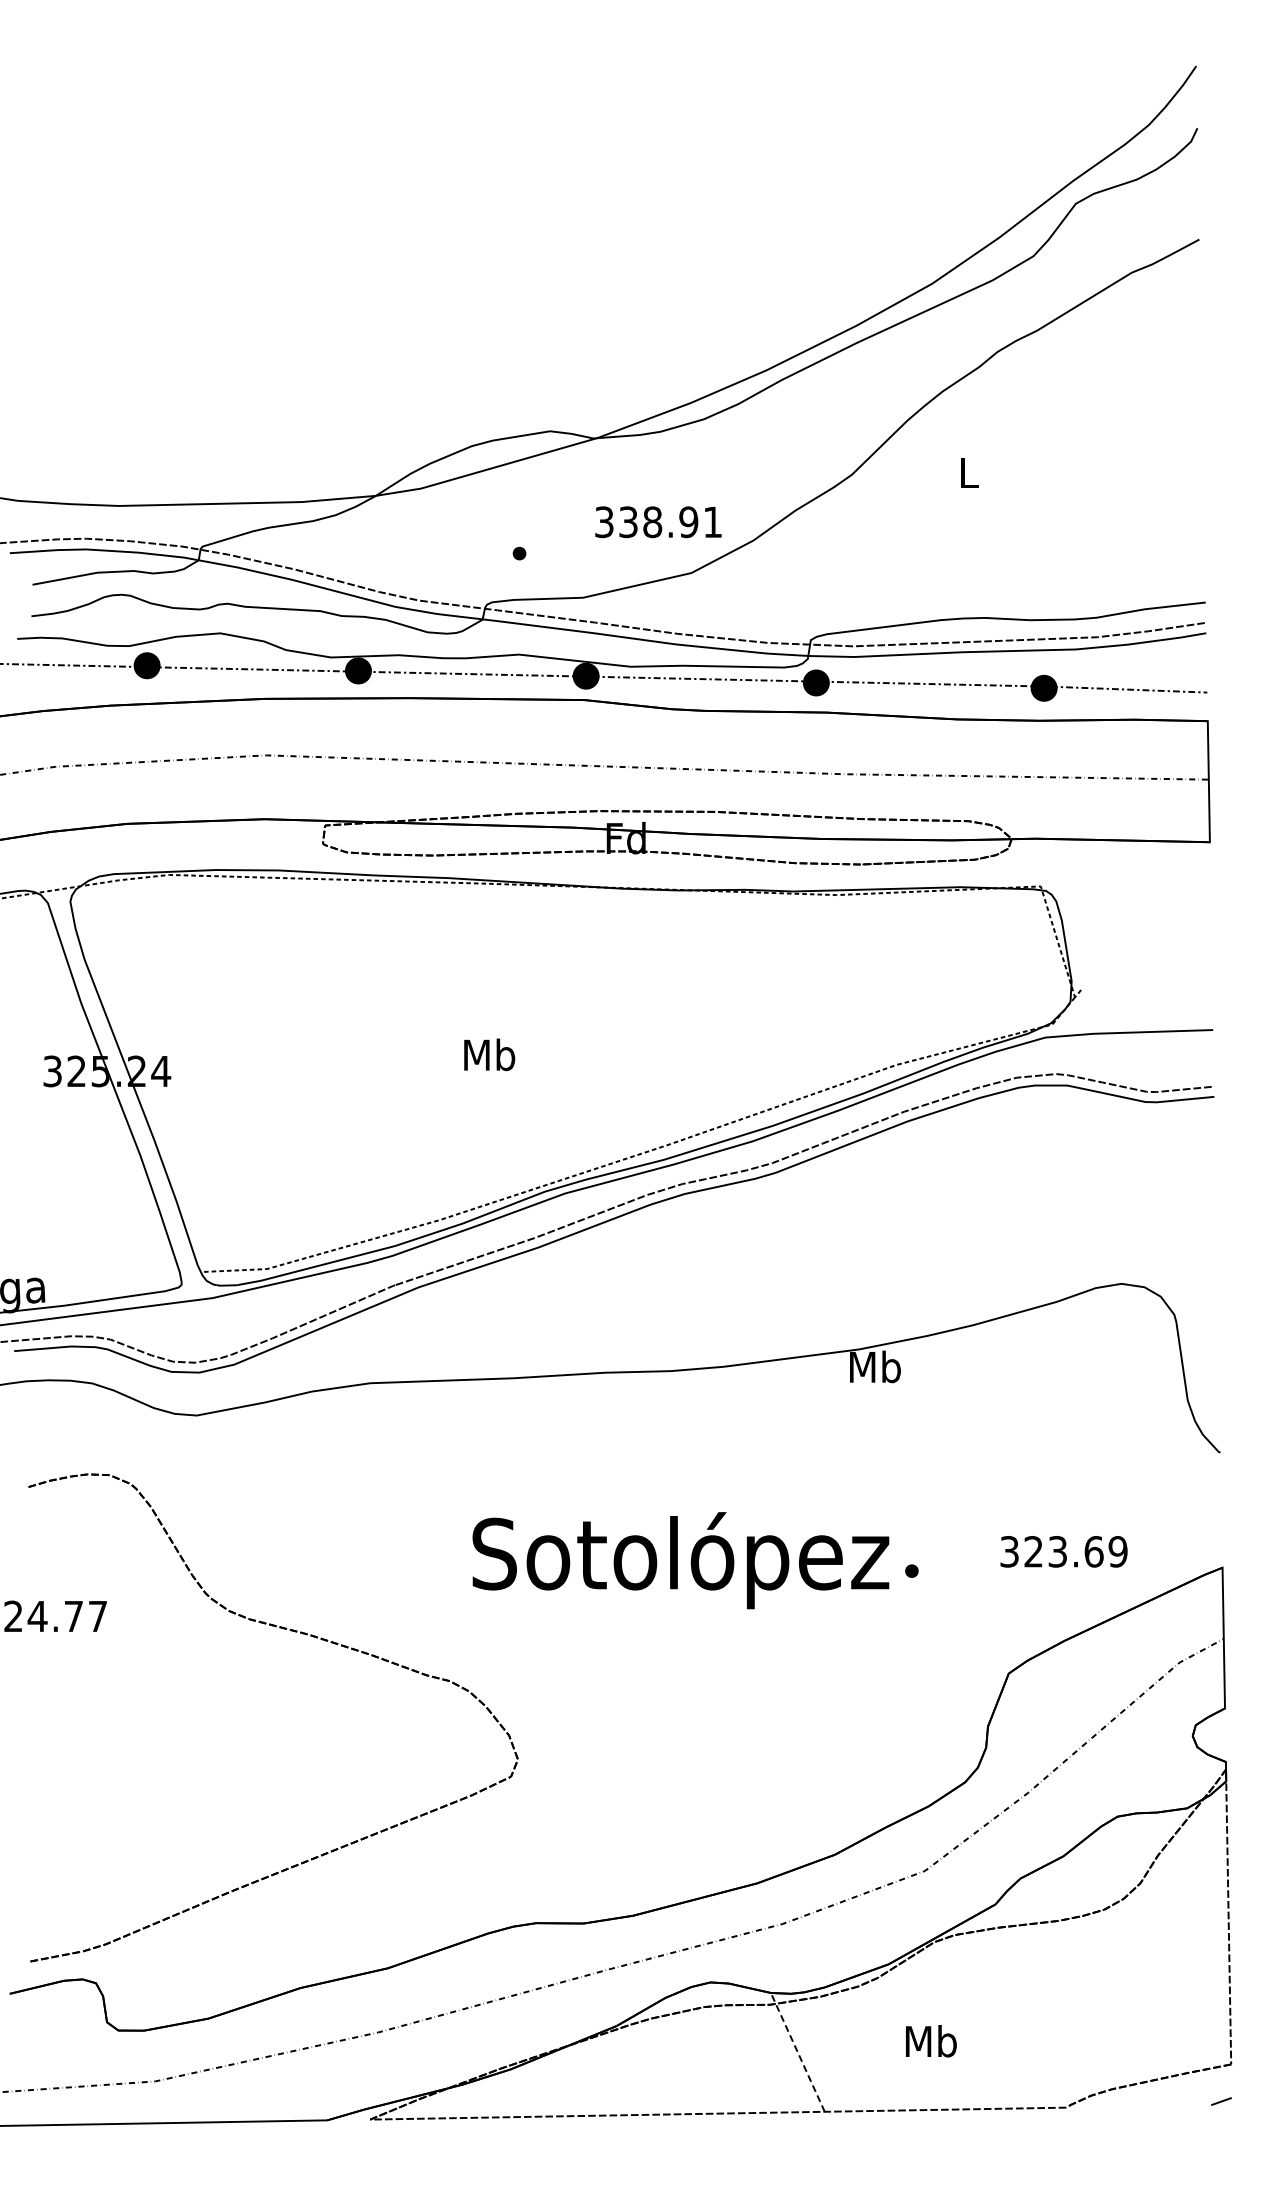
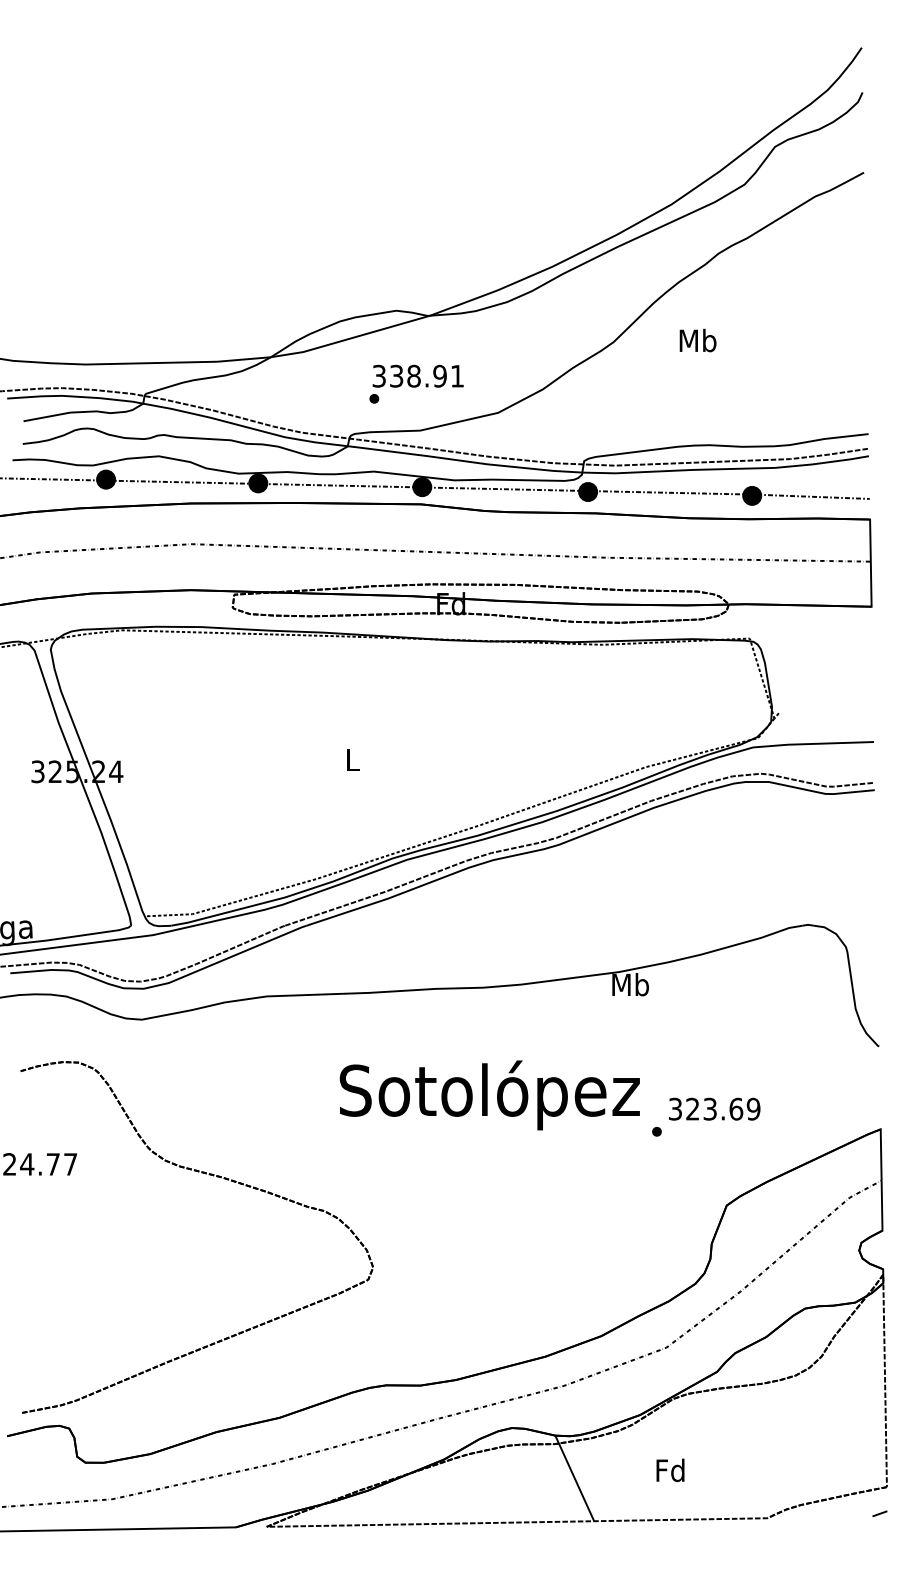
text: (968, 472) -> (697, 340), L -> Mb
text: (658, 522) -> (418, 376), moved
text: (489, 1054) -> (352, 759), Mb -> L
text: (1063, 1551) -> (714, 1108), moved
text: (680, 1560) -> (489, 1095), moved
text: (931, 2041) -> (671, 1470), Mb -> Fd
line: (797, 2051) -> (574, 1477), dashed -> solid

